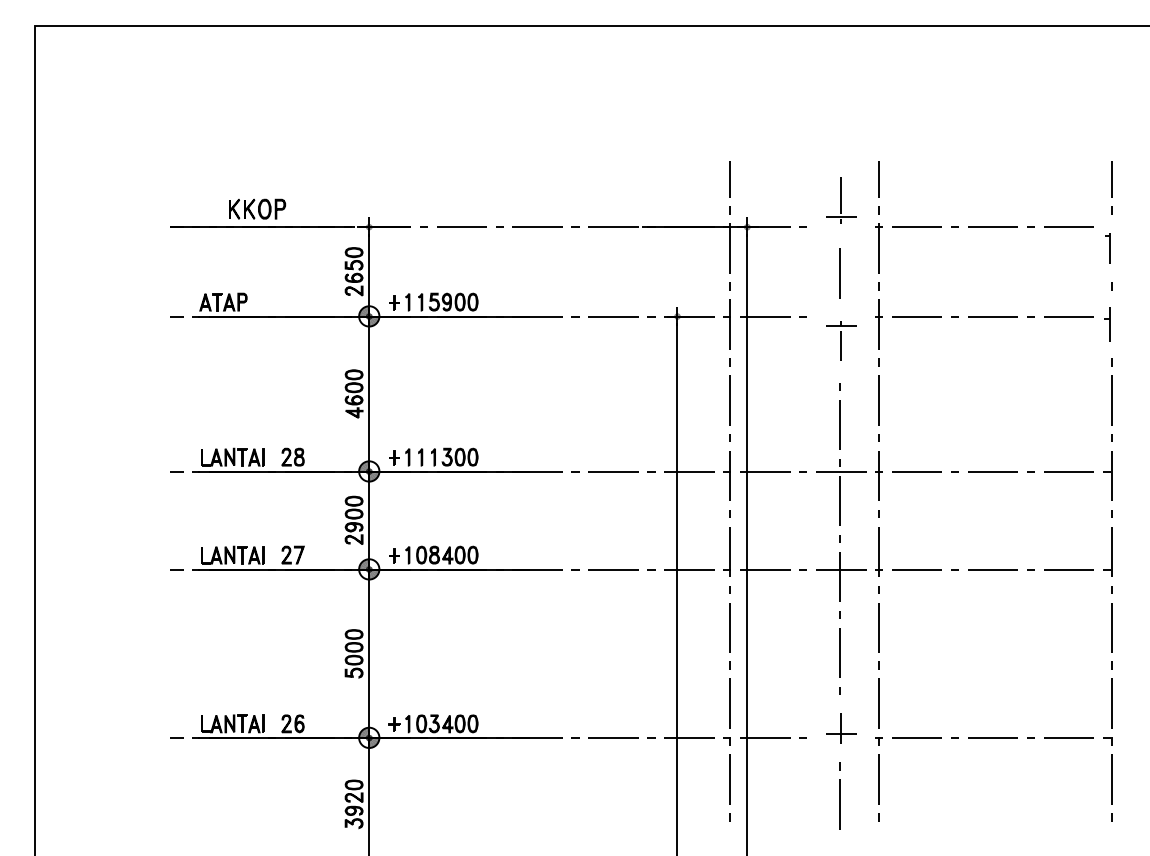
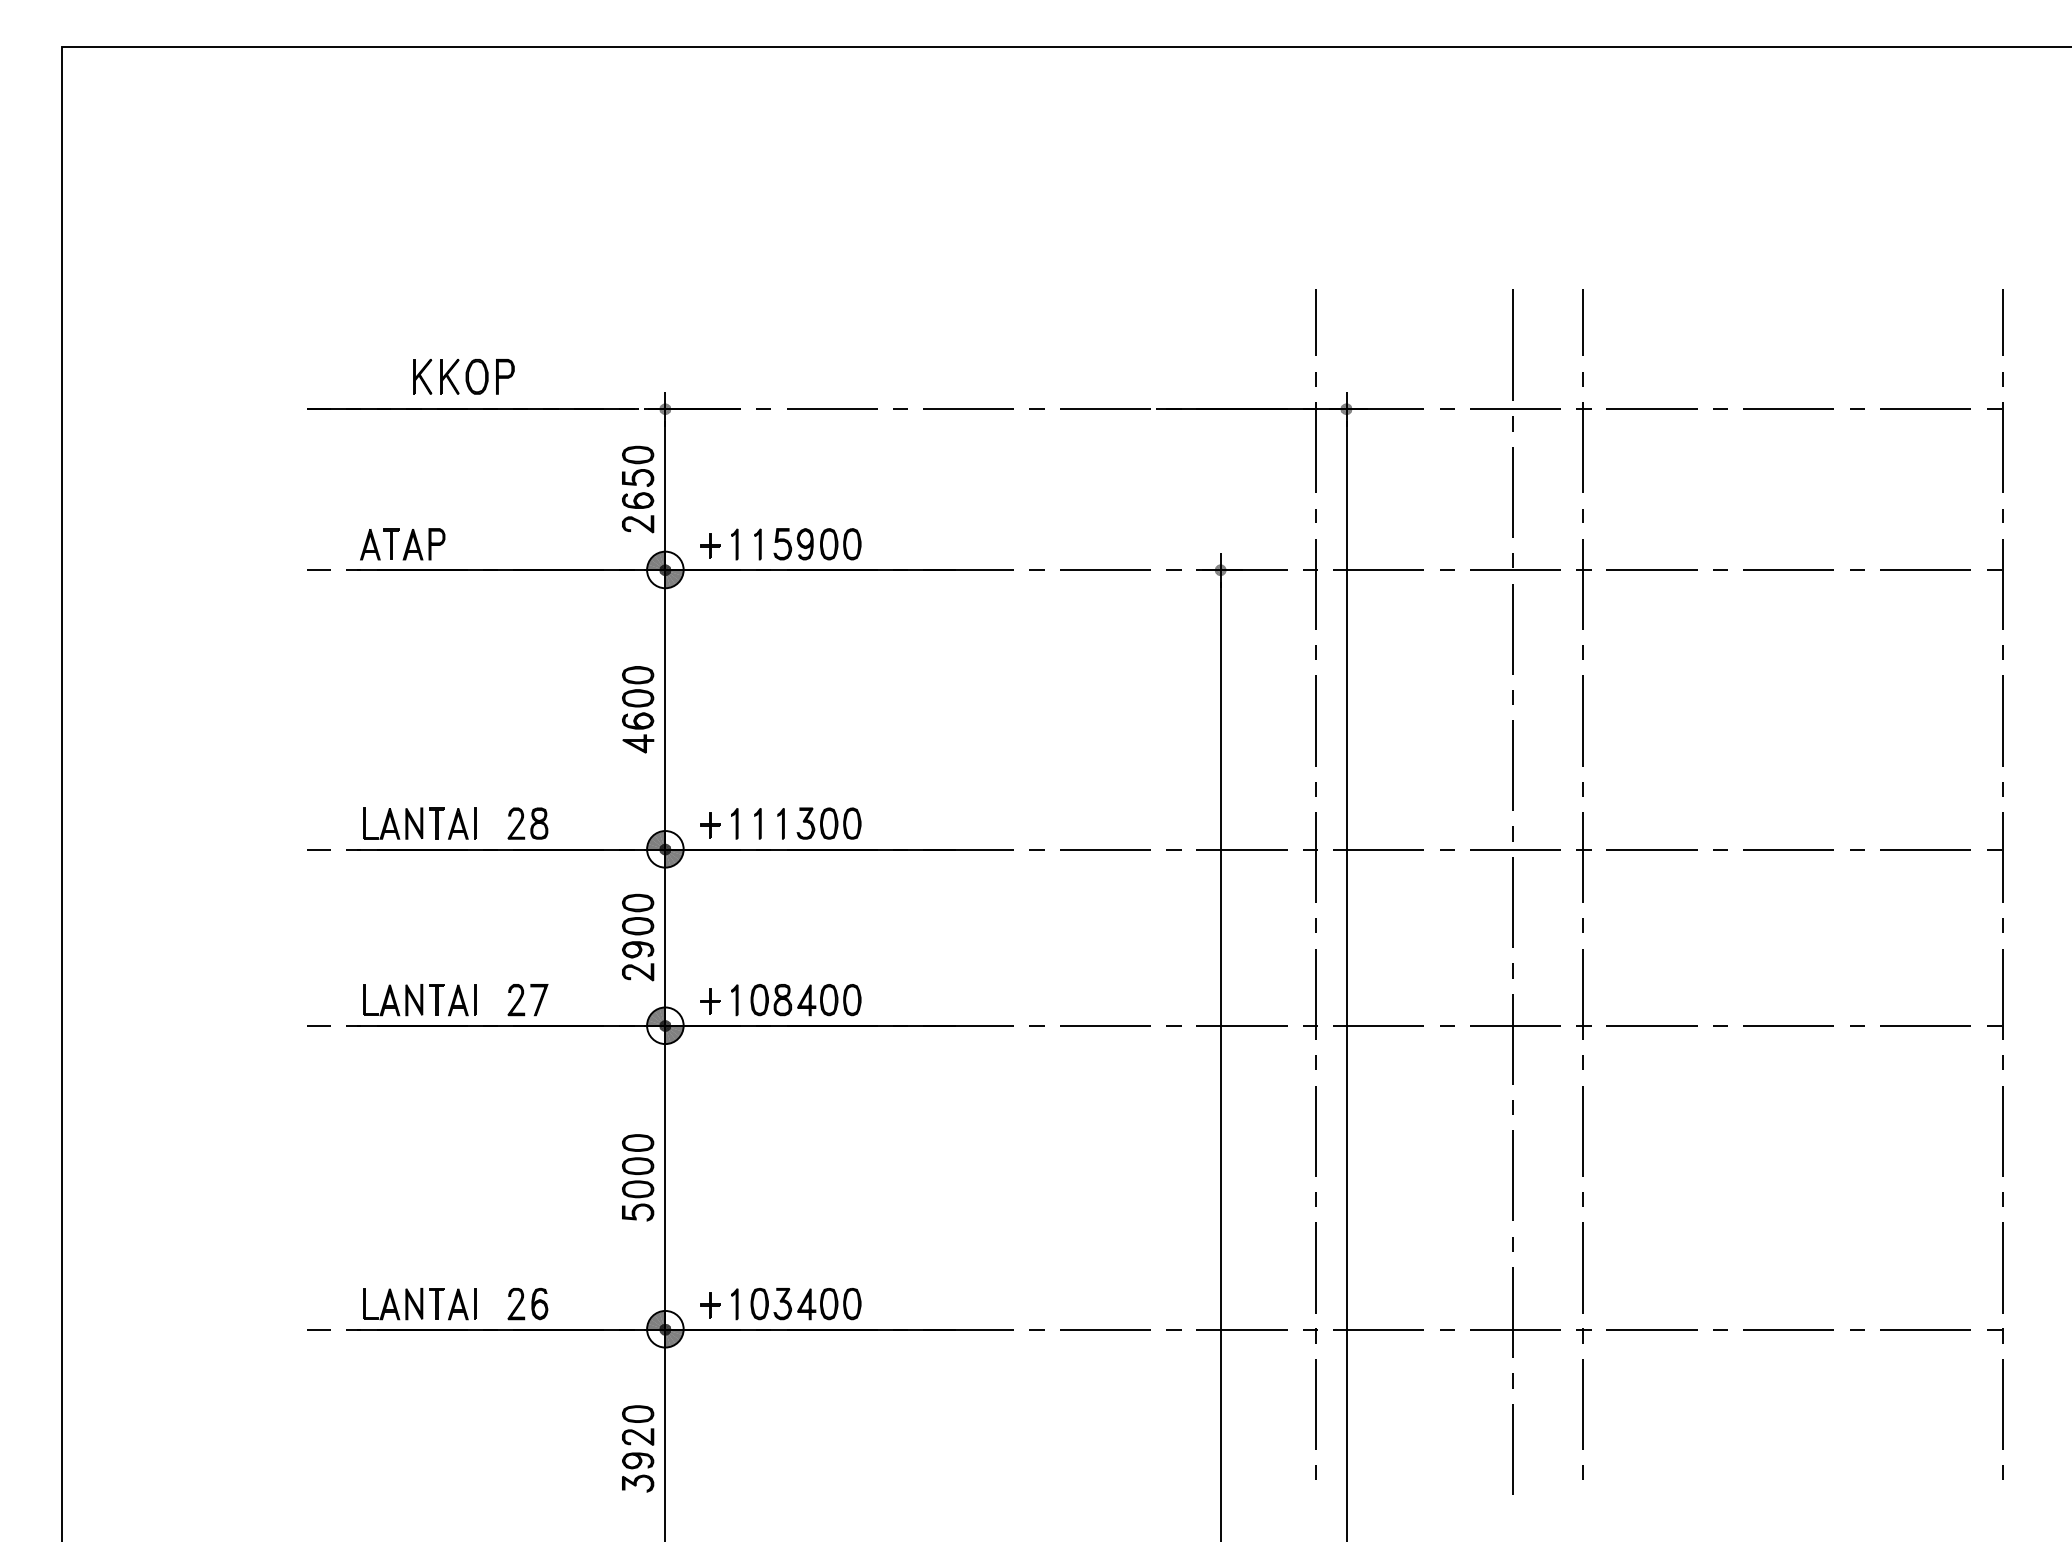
part: (841, 200) -> (1516, 361), size x1.67
part: (1107, 248) -> (1995, 447), size x1.67
part: (1107, 324) -> (1995, 584), size x1.43
part: (841, 340) -> (1516, 613), size x1.67
part: (841, 728) -> (1516, 1312), size x1.67

